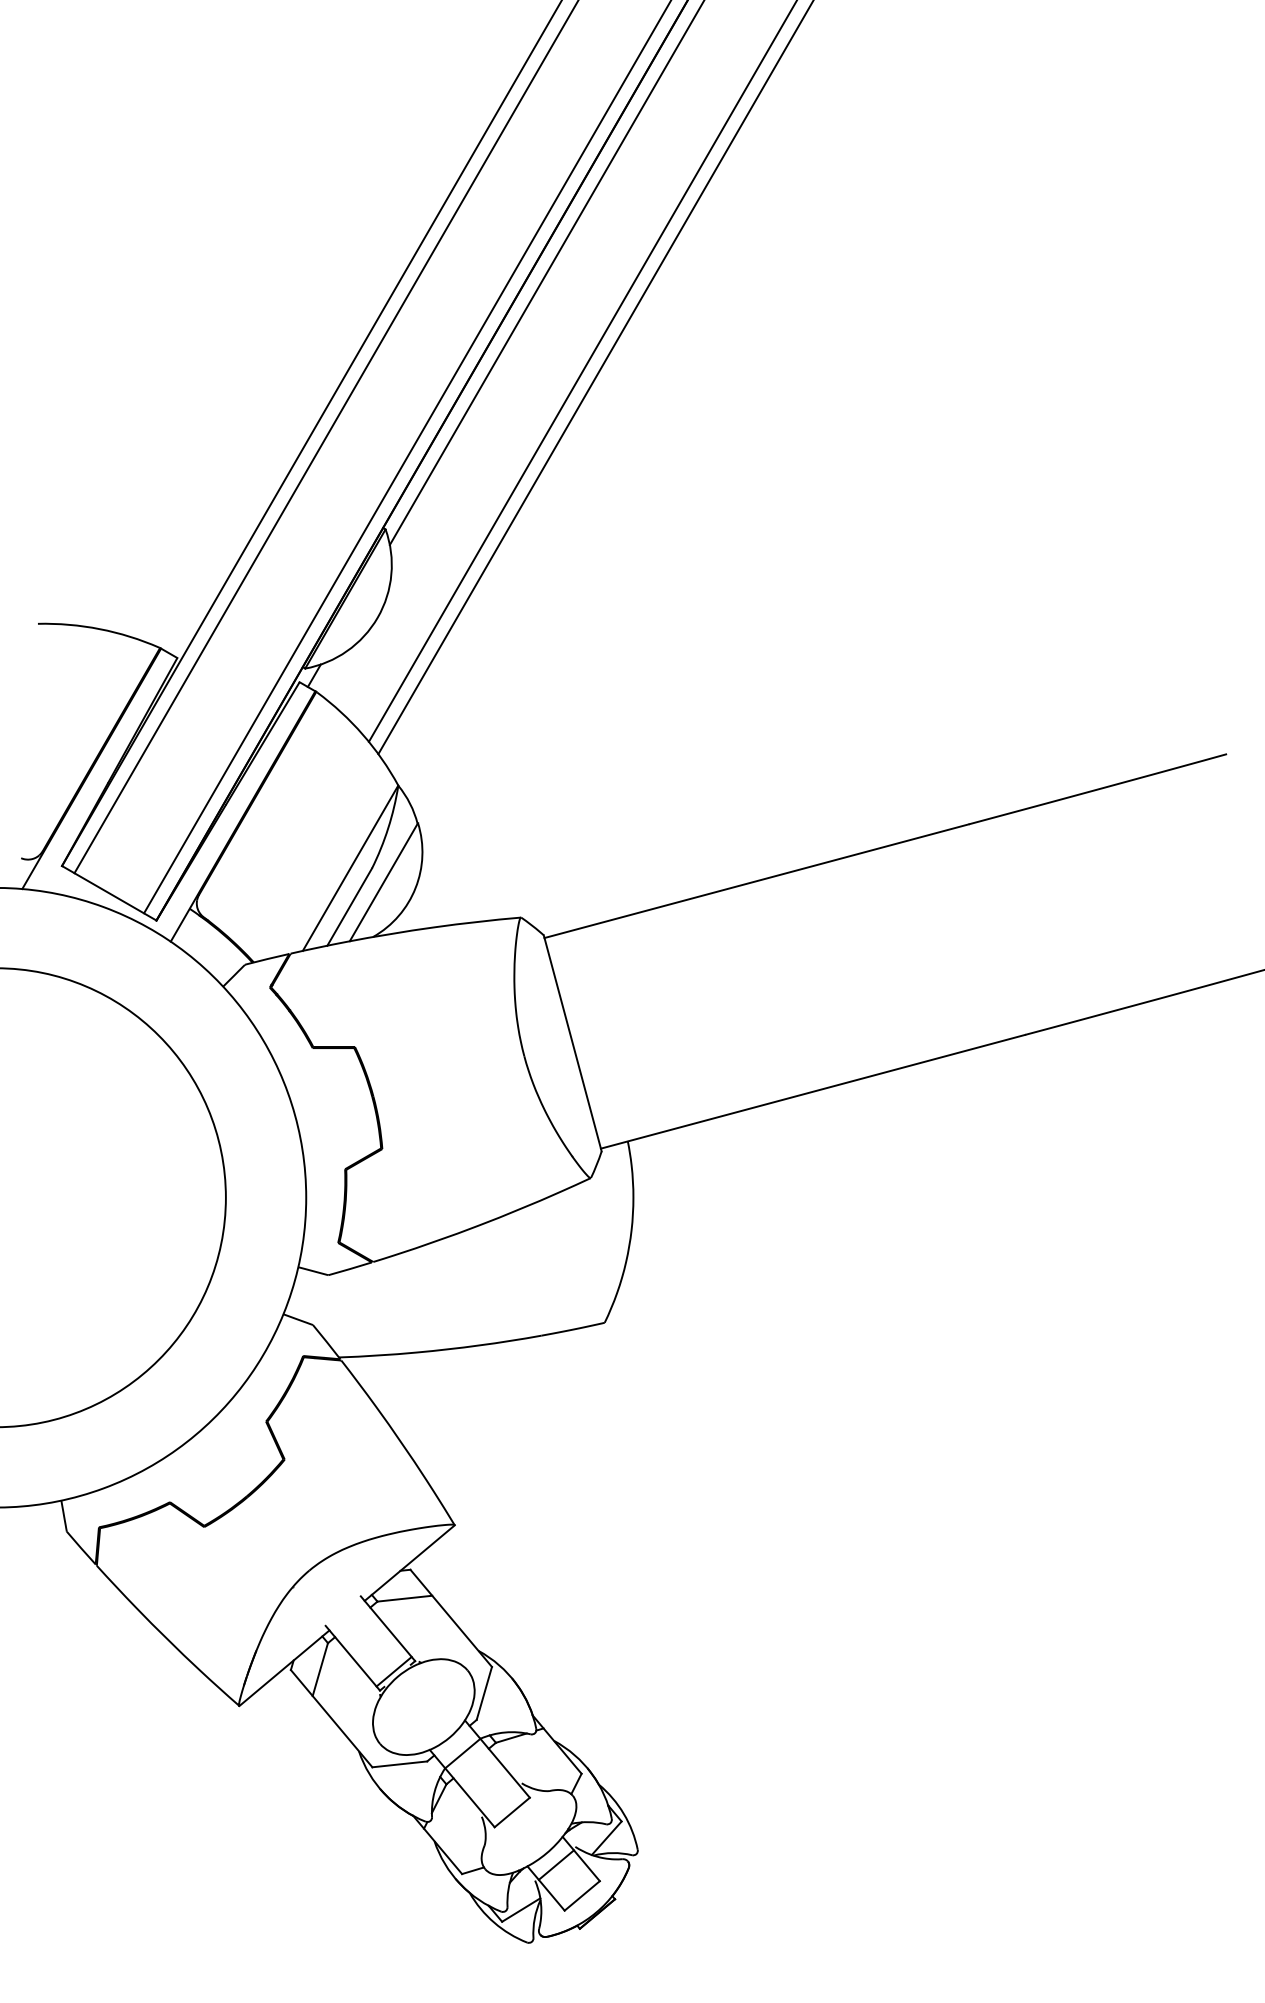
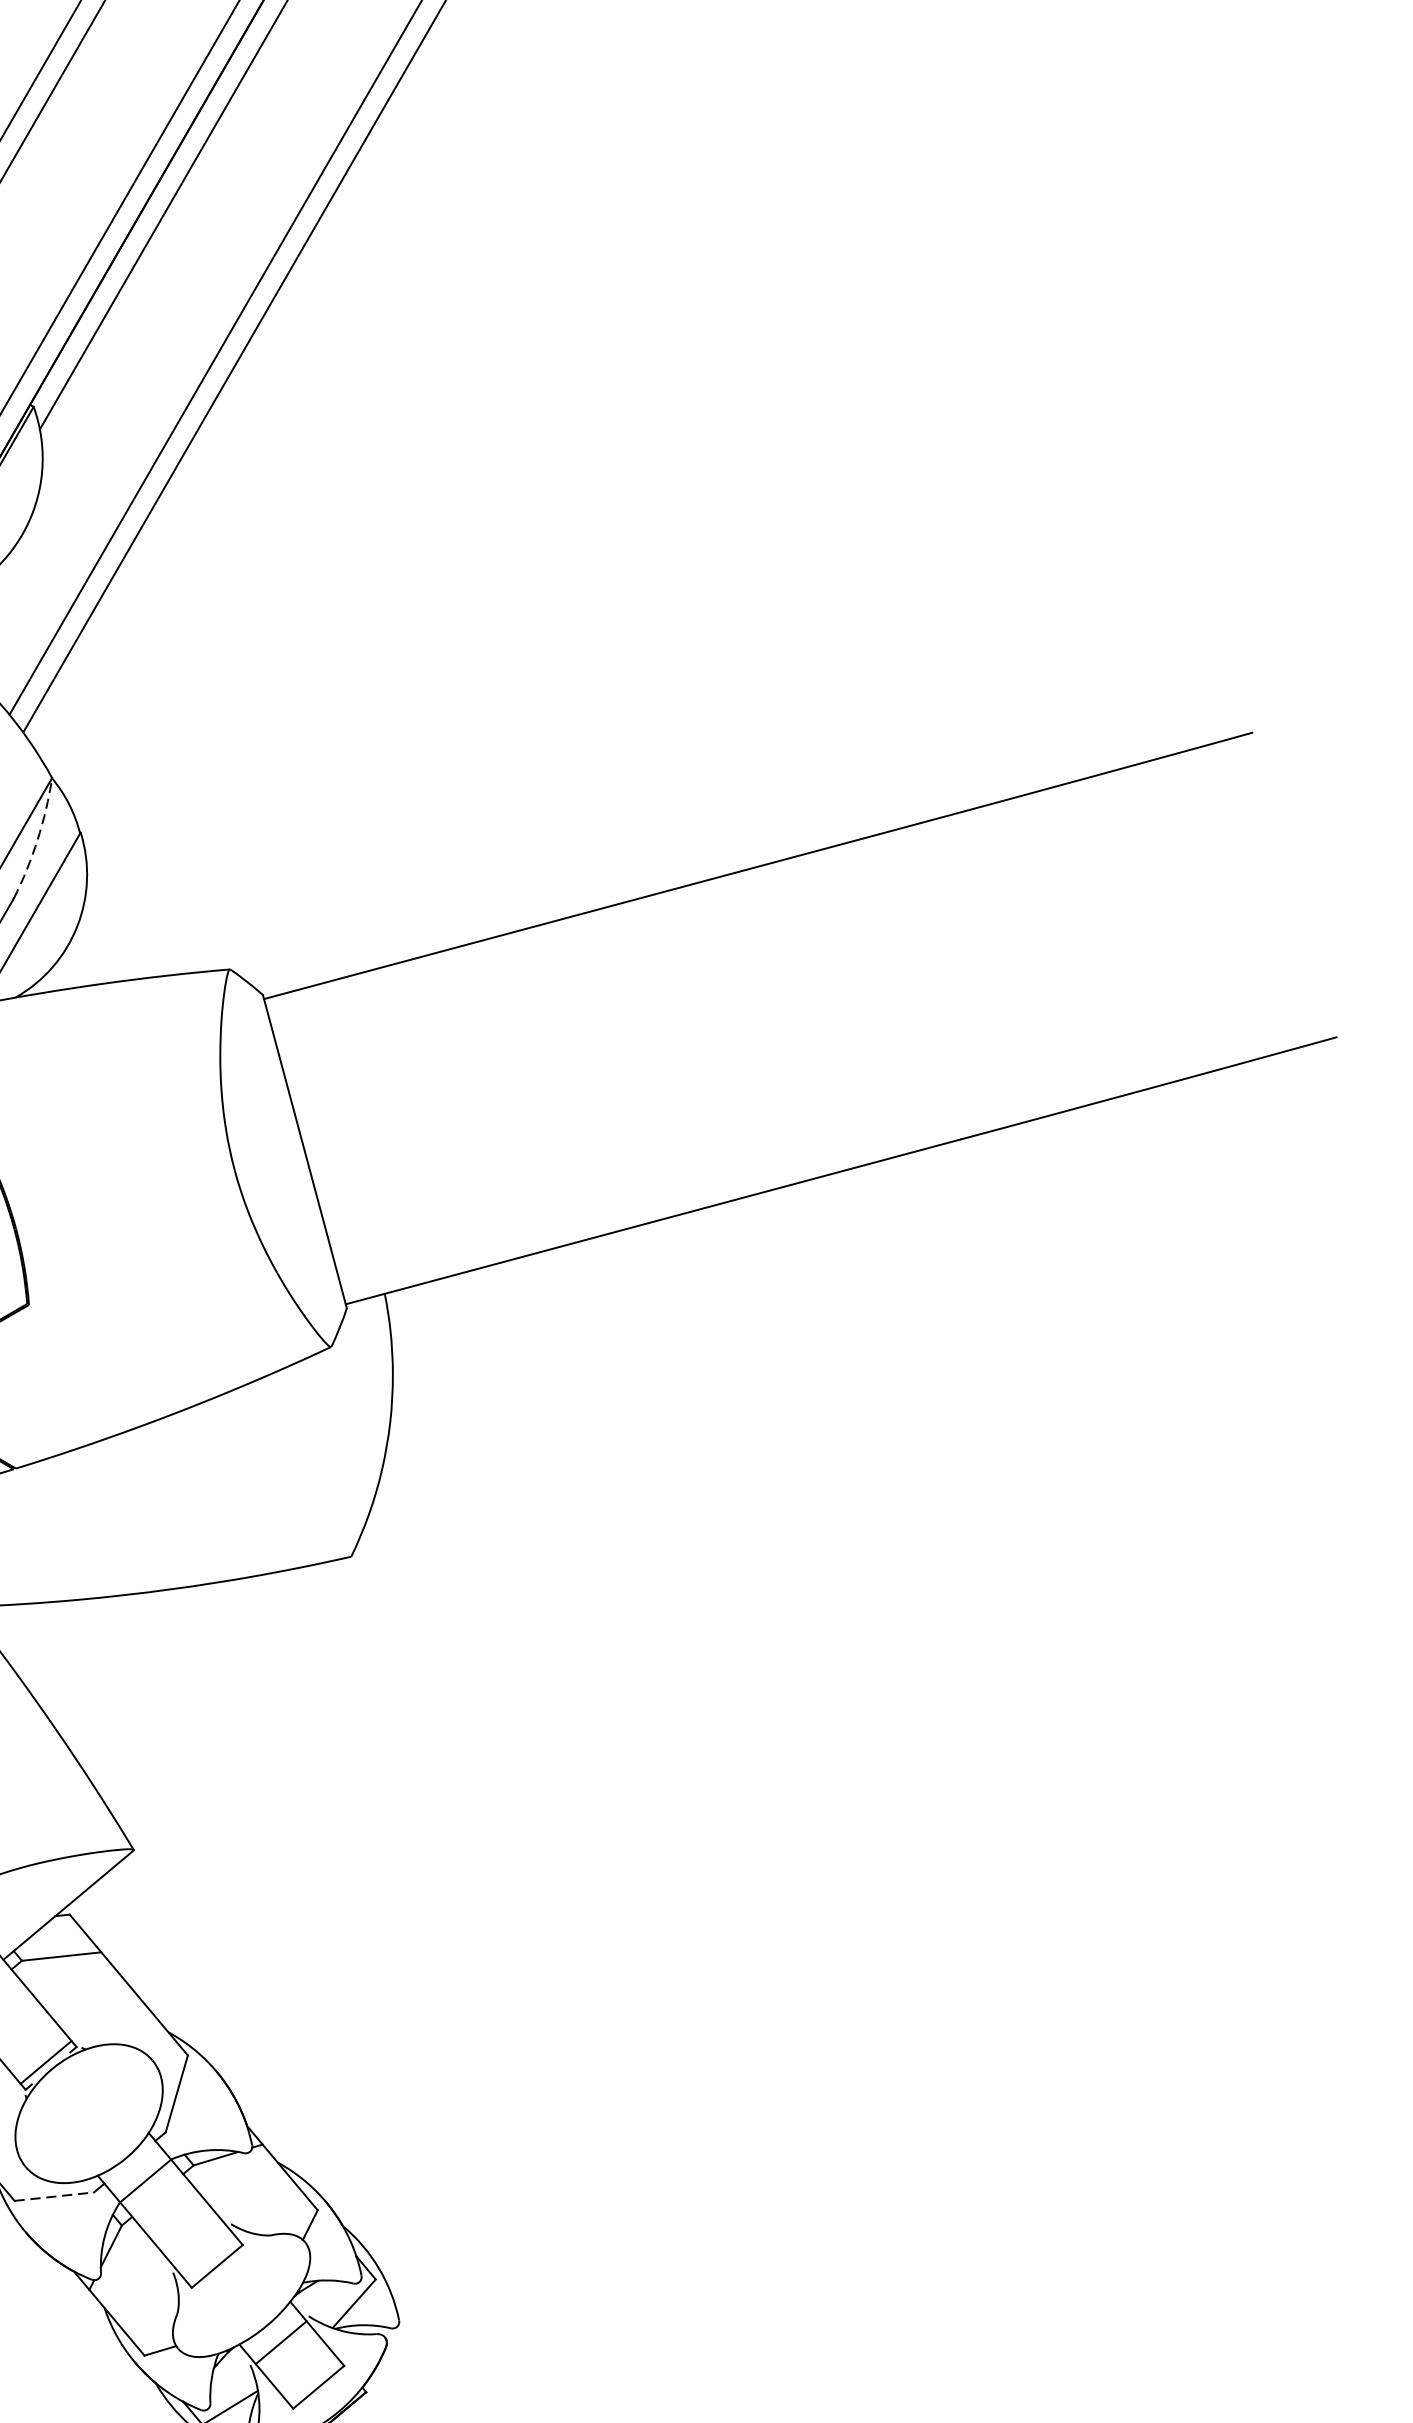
arc: (388, 828) -> (37, 840), solid -> dashed
line: (399, 1764) -> (53, 2196), solid -> dashed

